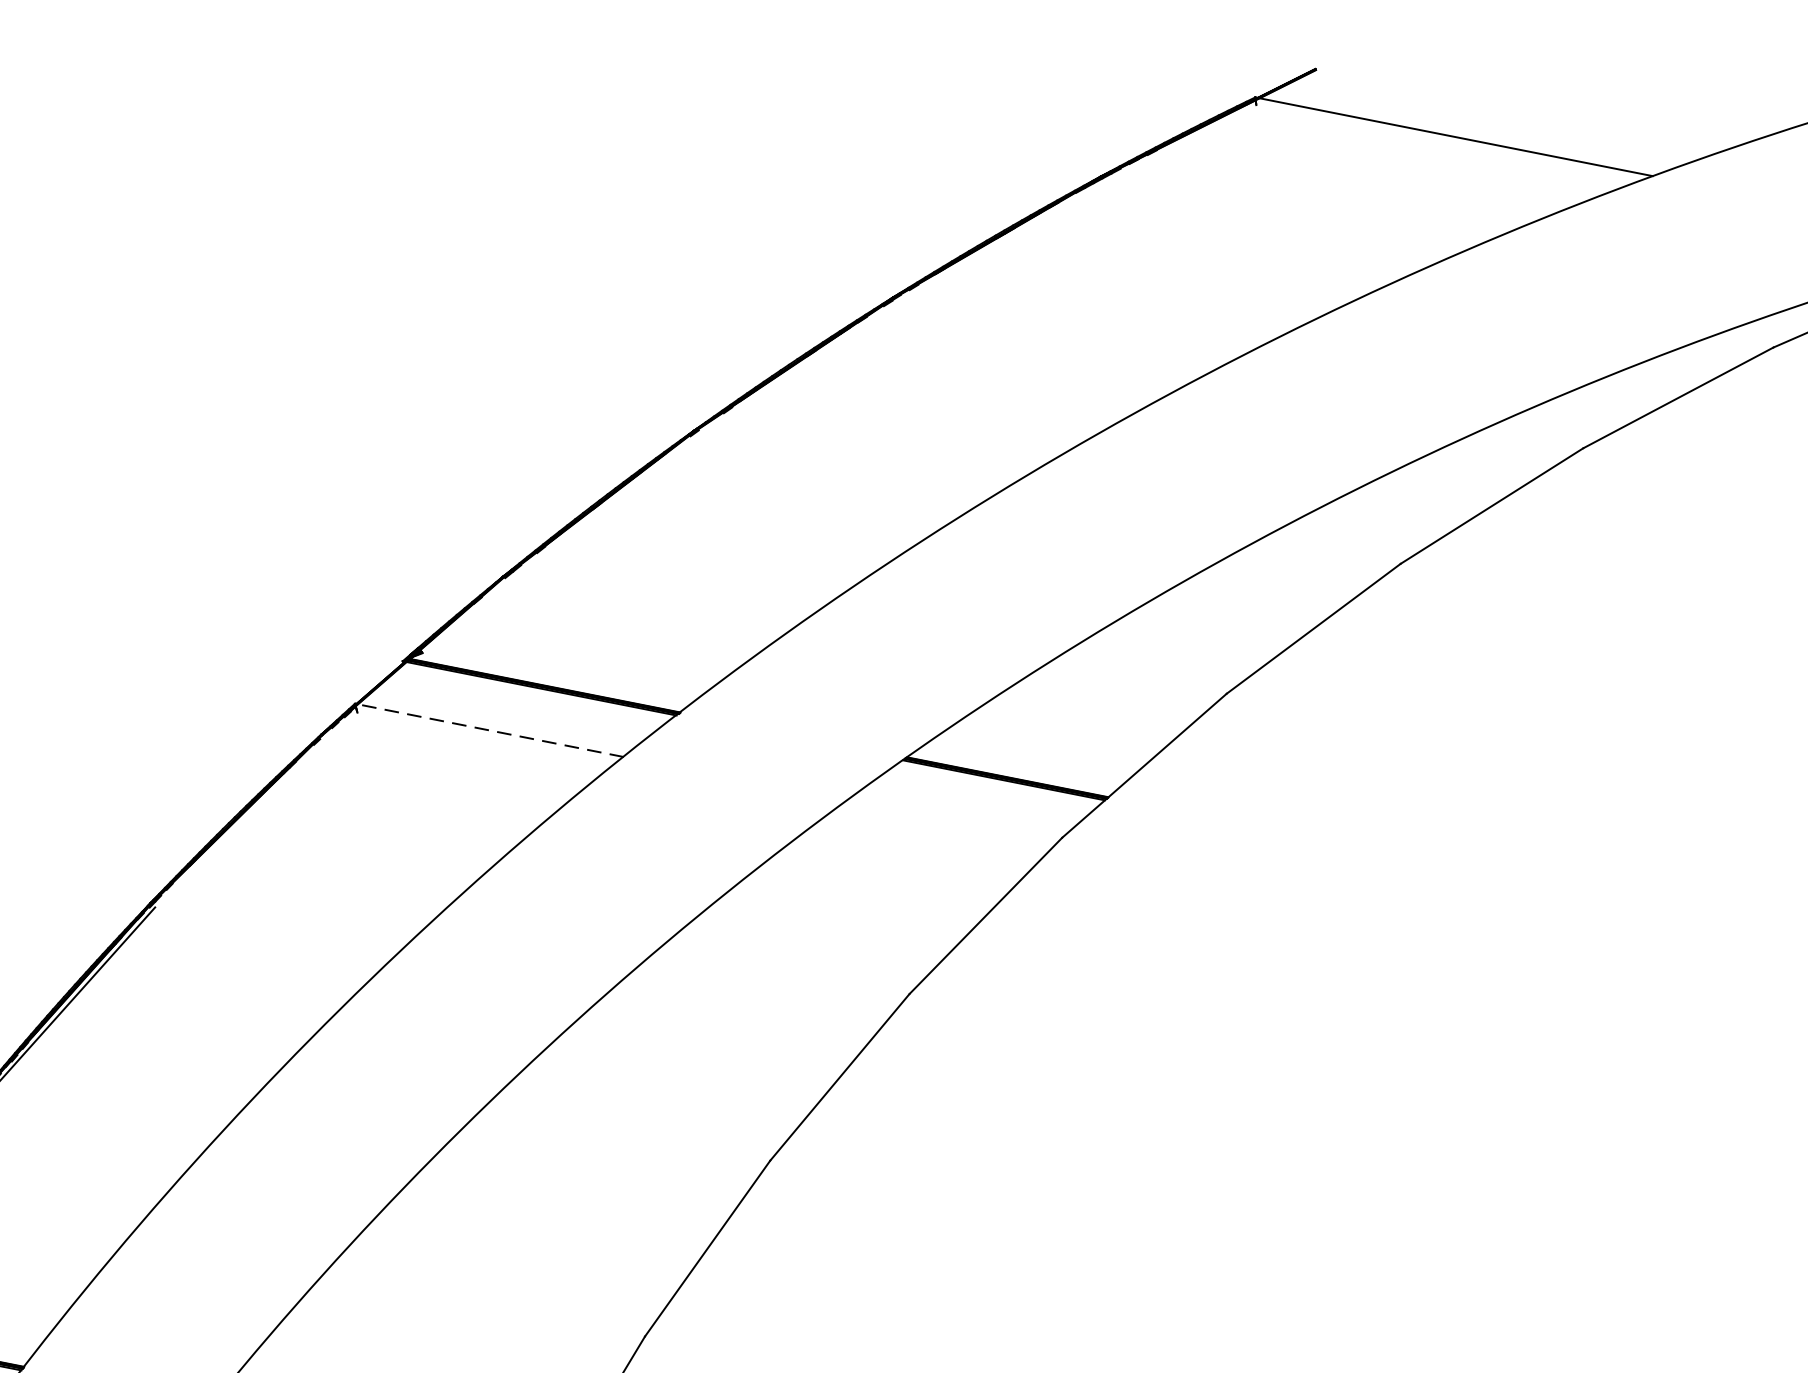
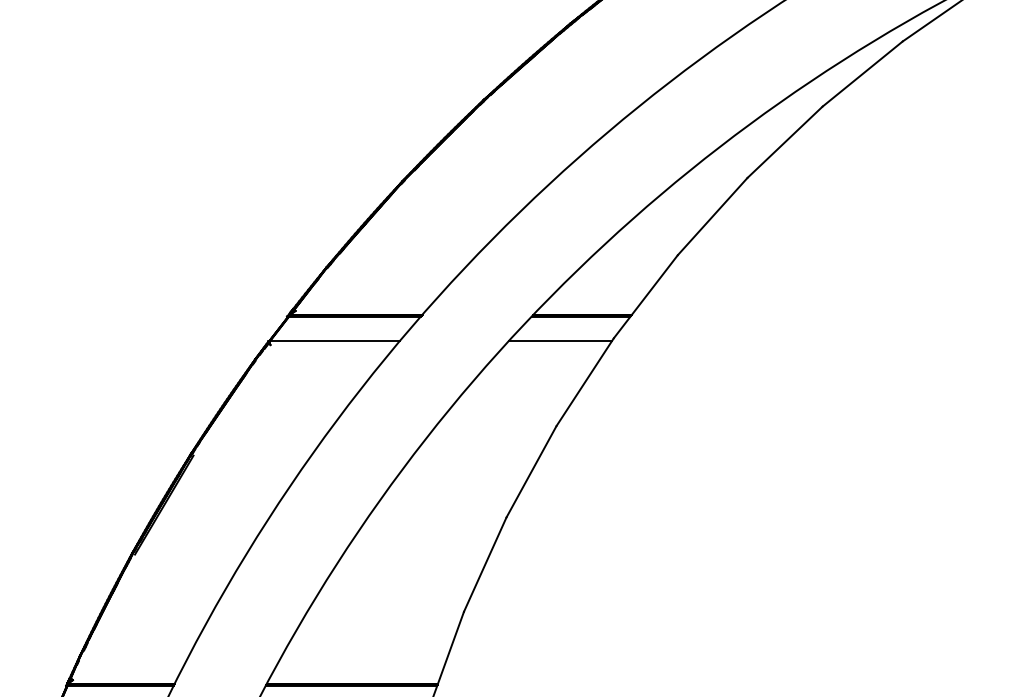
line: (489, 731) -> (334, 341), dashed -> solid
line: (949, 822) -> (559, 341), added

